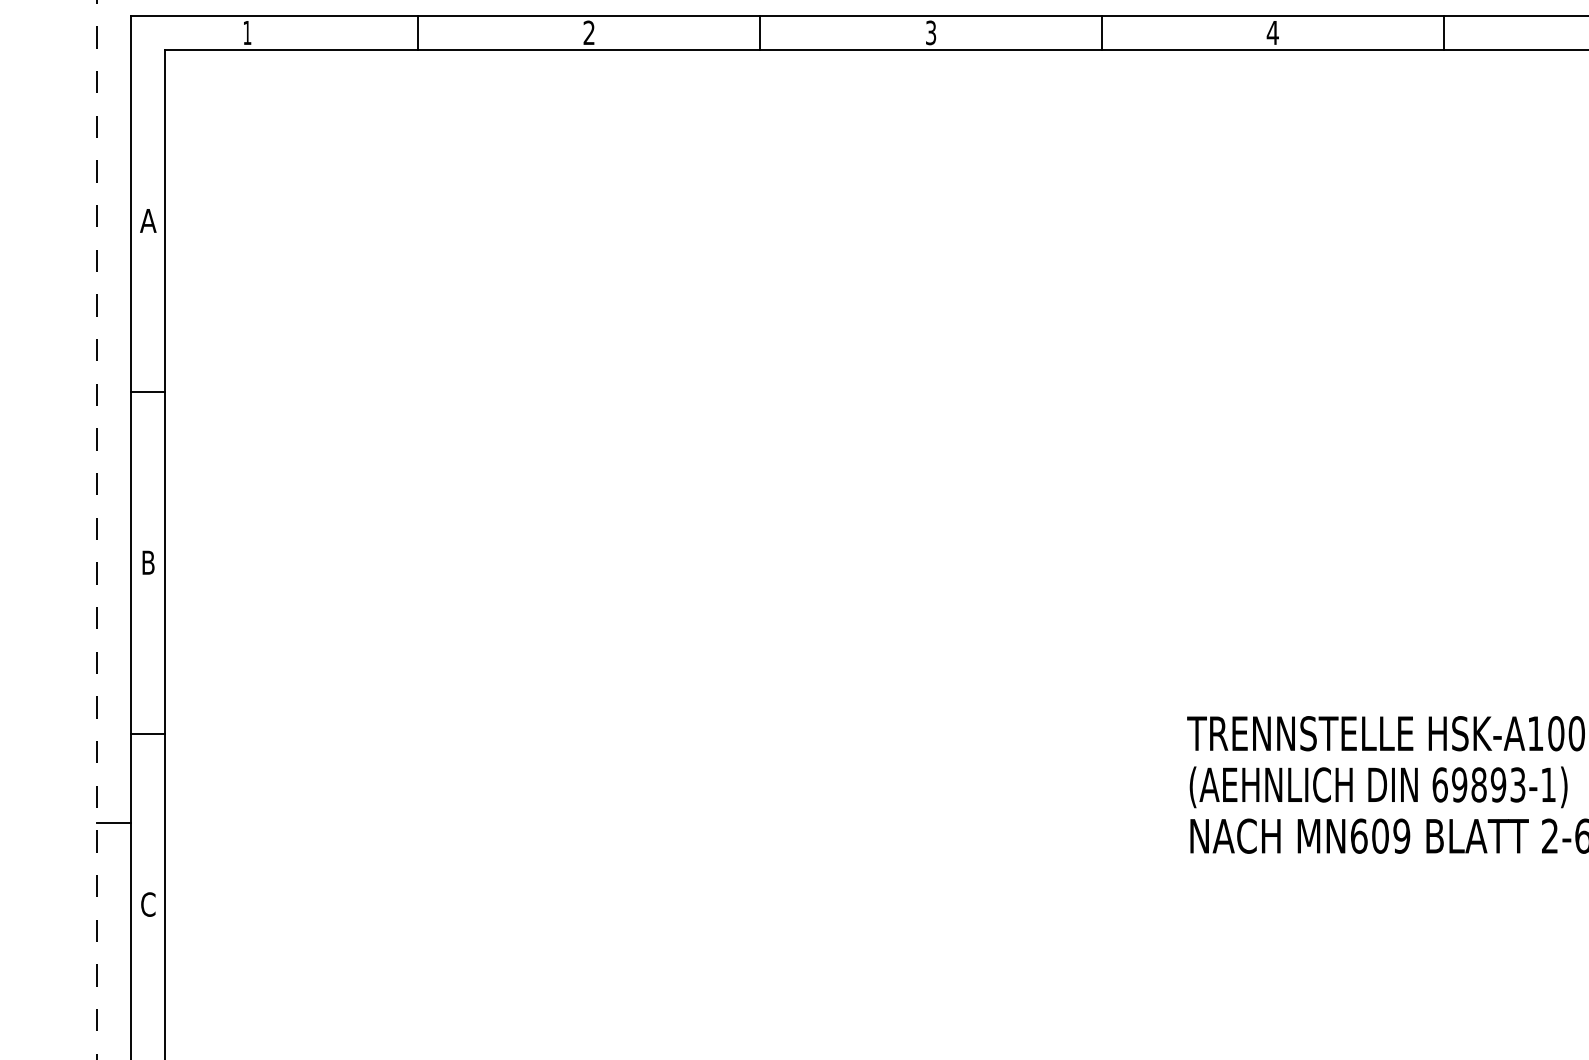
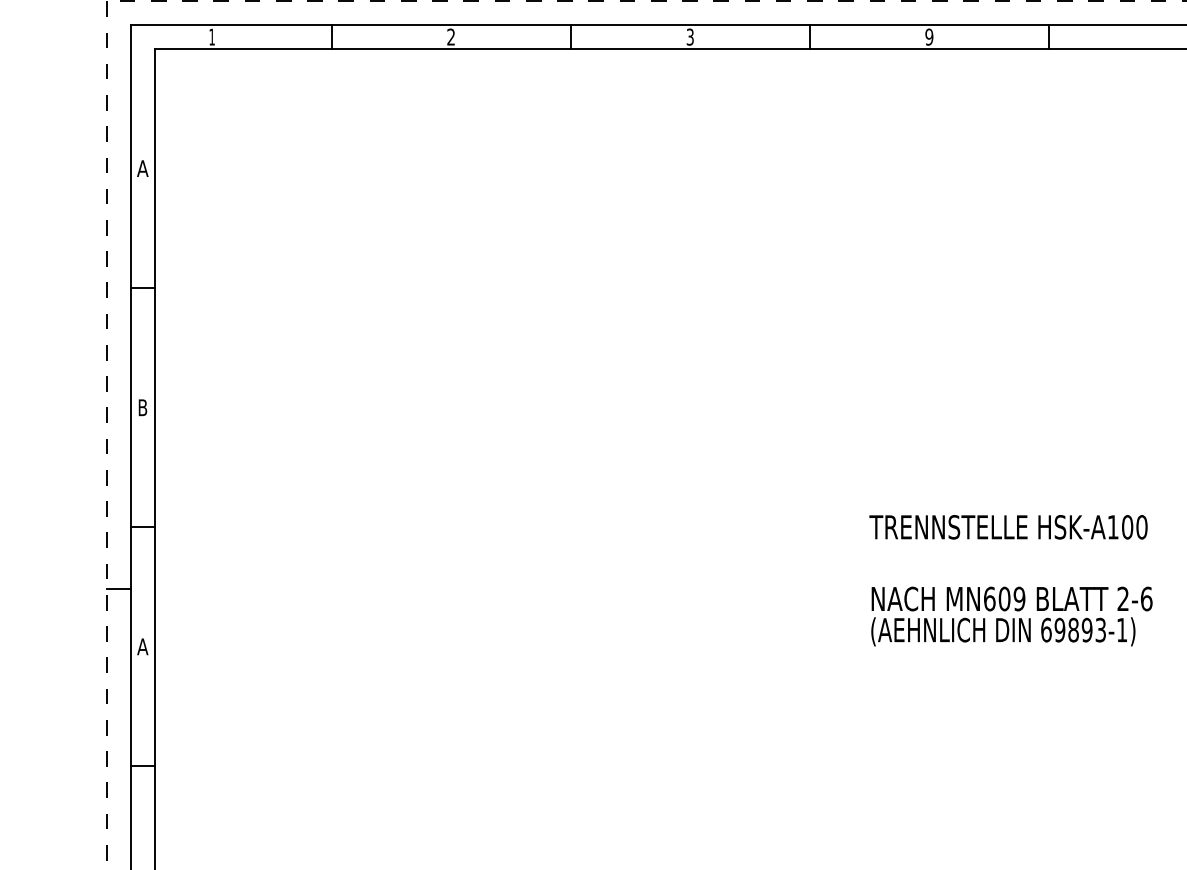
text: (1273, 31) -> (929, 36), 4 -> 9
text: (1378, 786) -> (1003, 631), moved
text: (147, 904) -> (142, 646), C -> A

